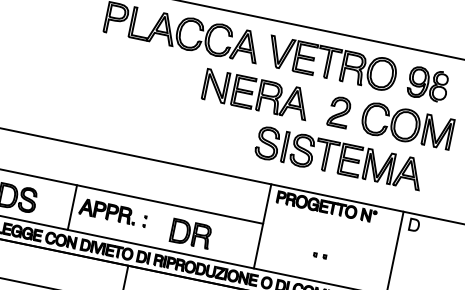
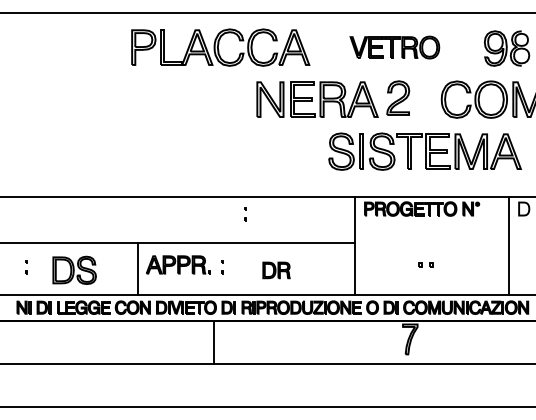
part: (331, 63) -> (394, 47), size x0.6
part: (339, 111) -> (398, 97), moved
part: (174, 180) -> (245, 214), added
part: (190, 233) -> (276, 270), size x0.6

